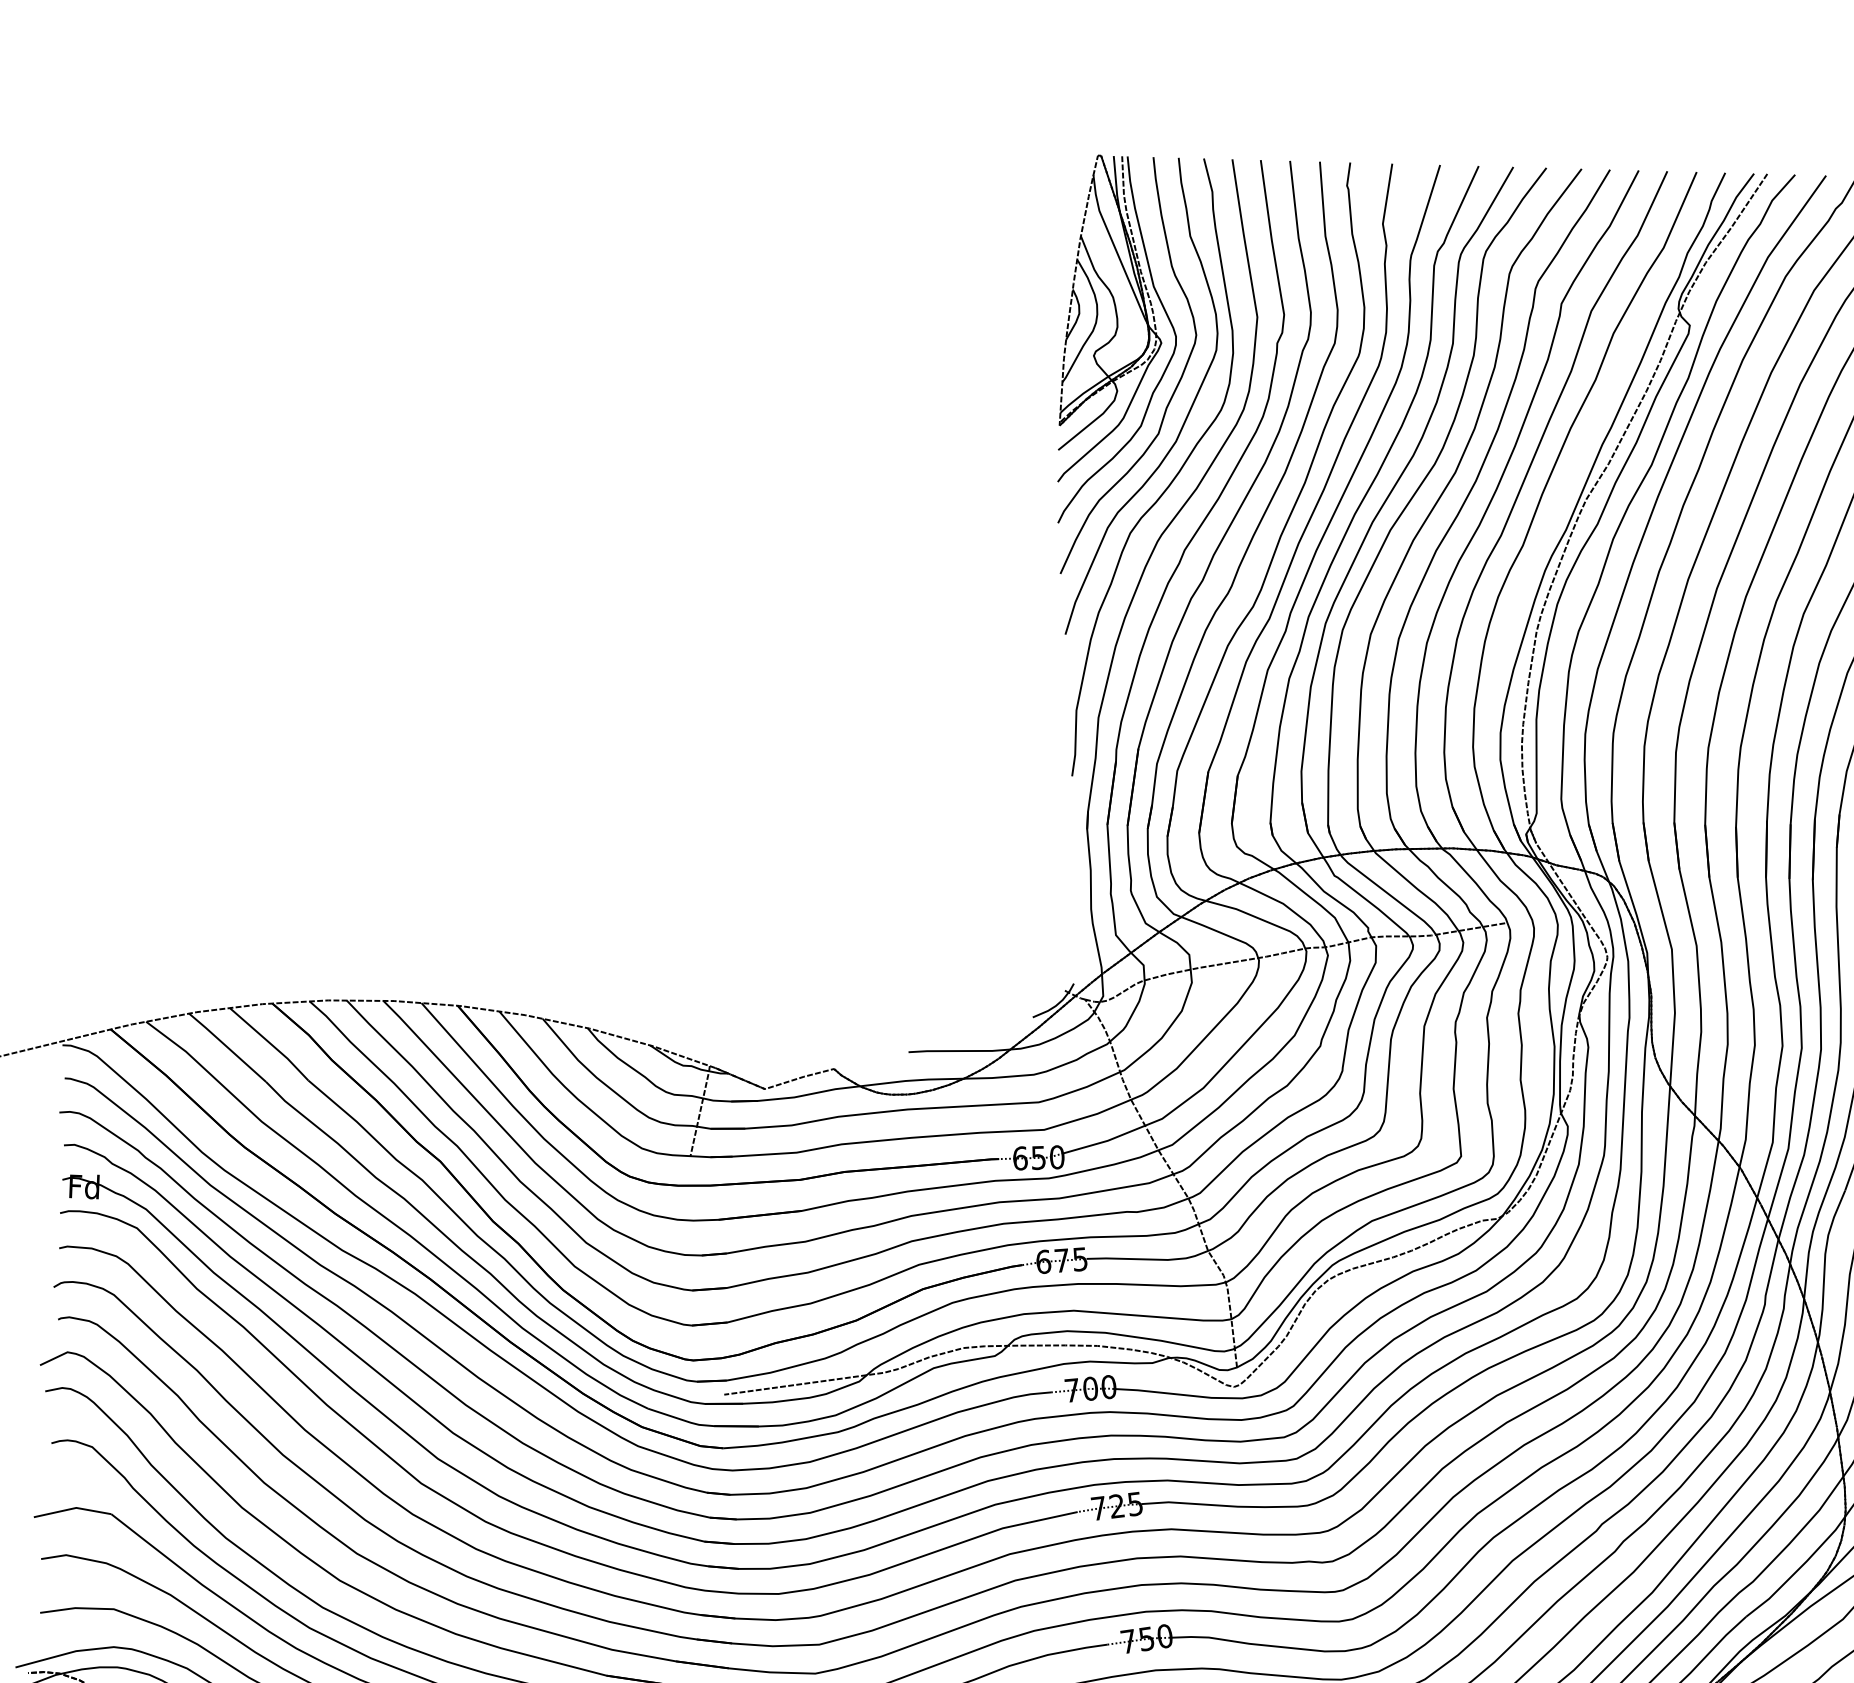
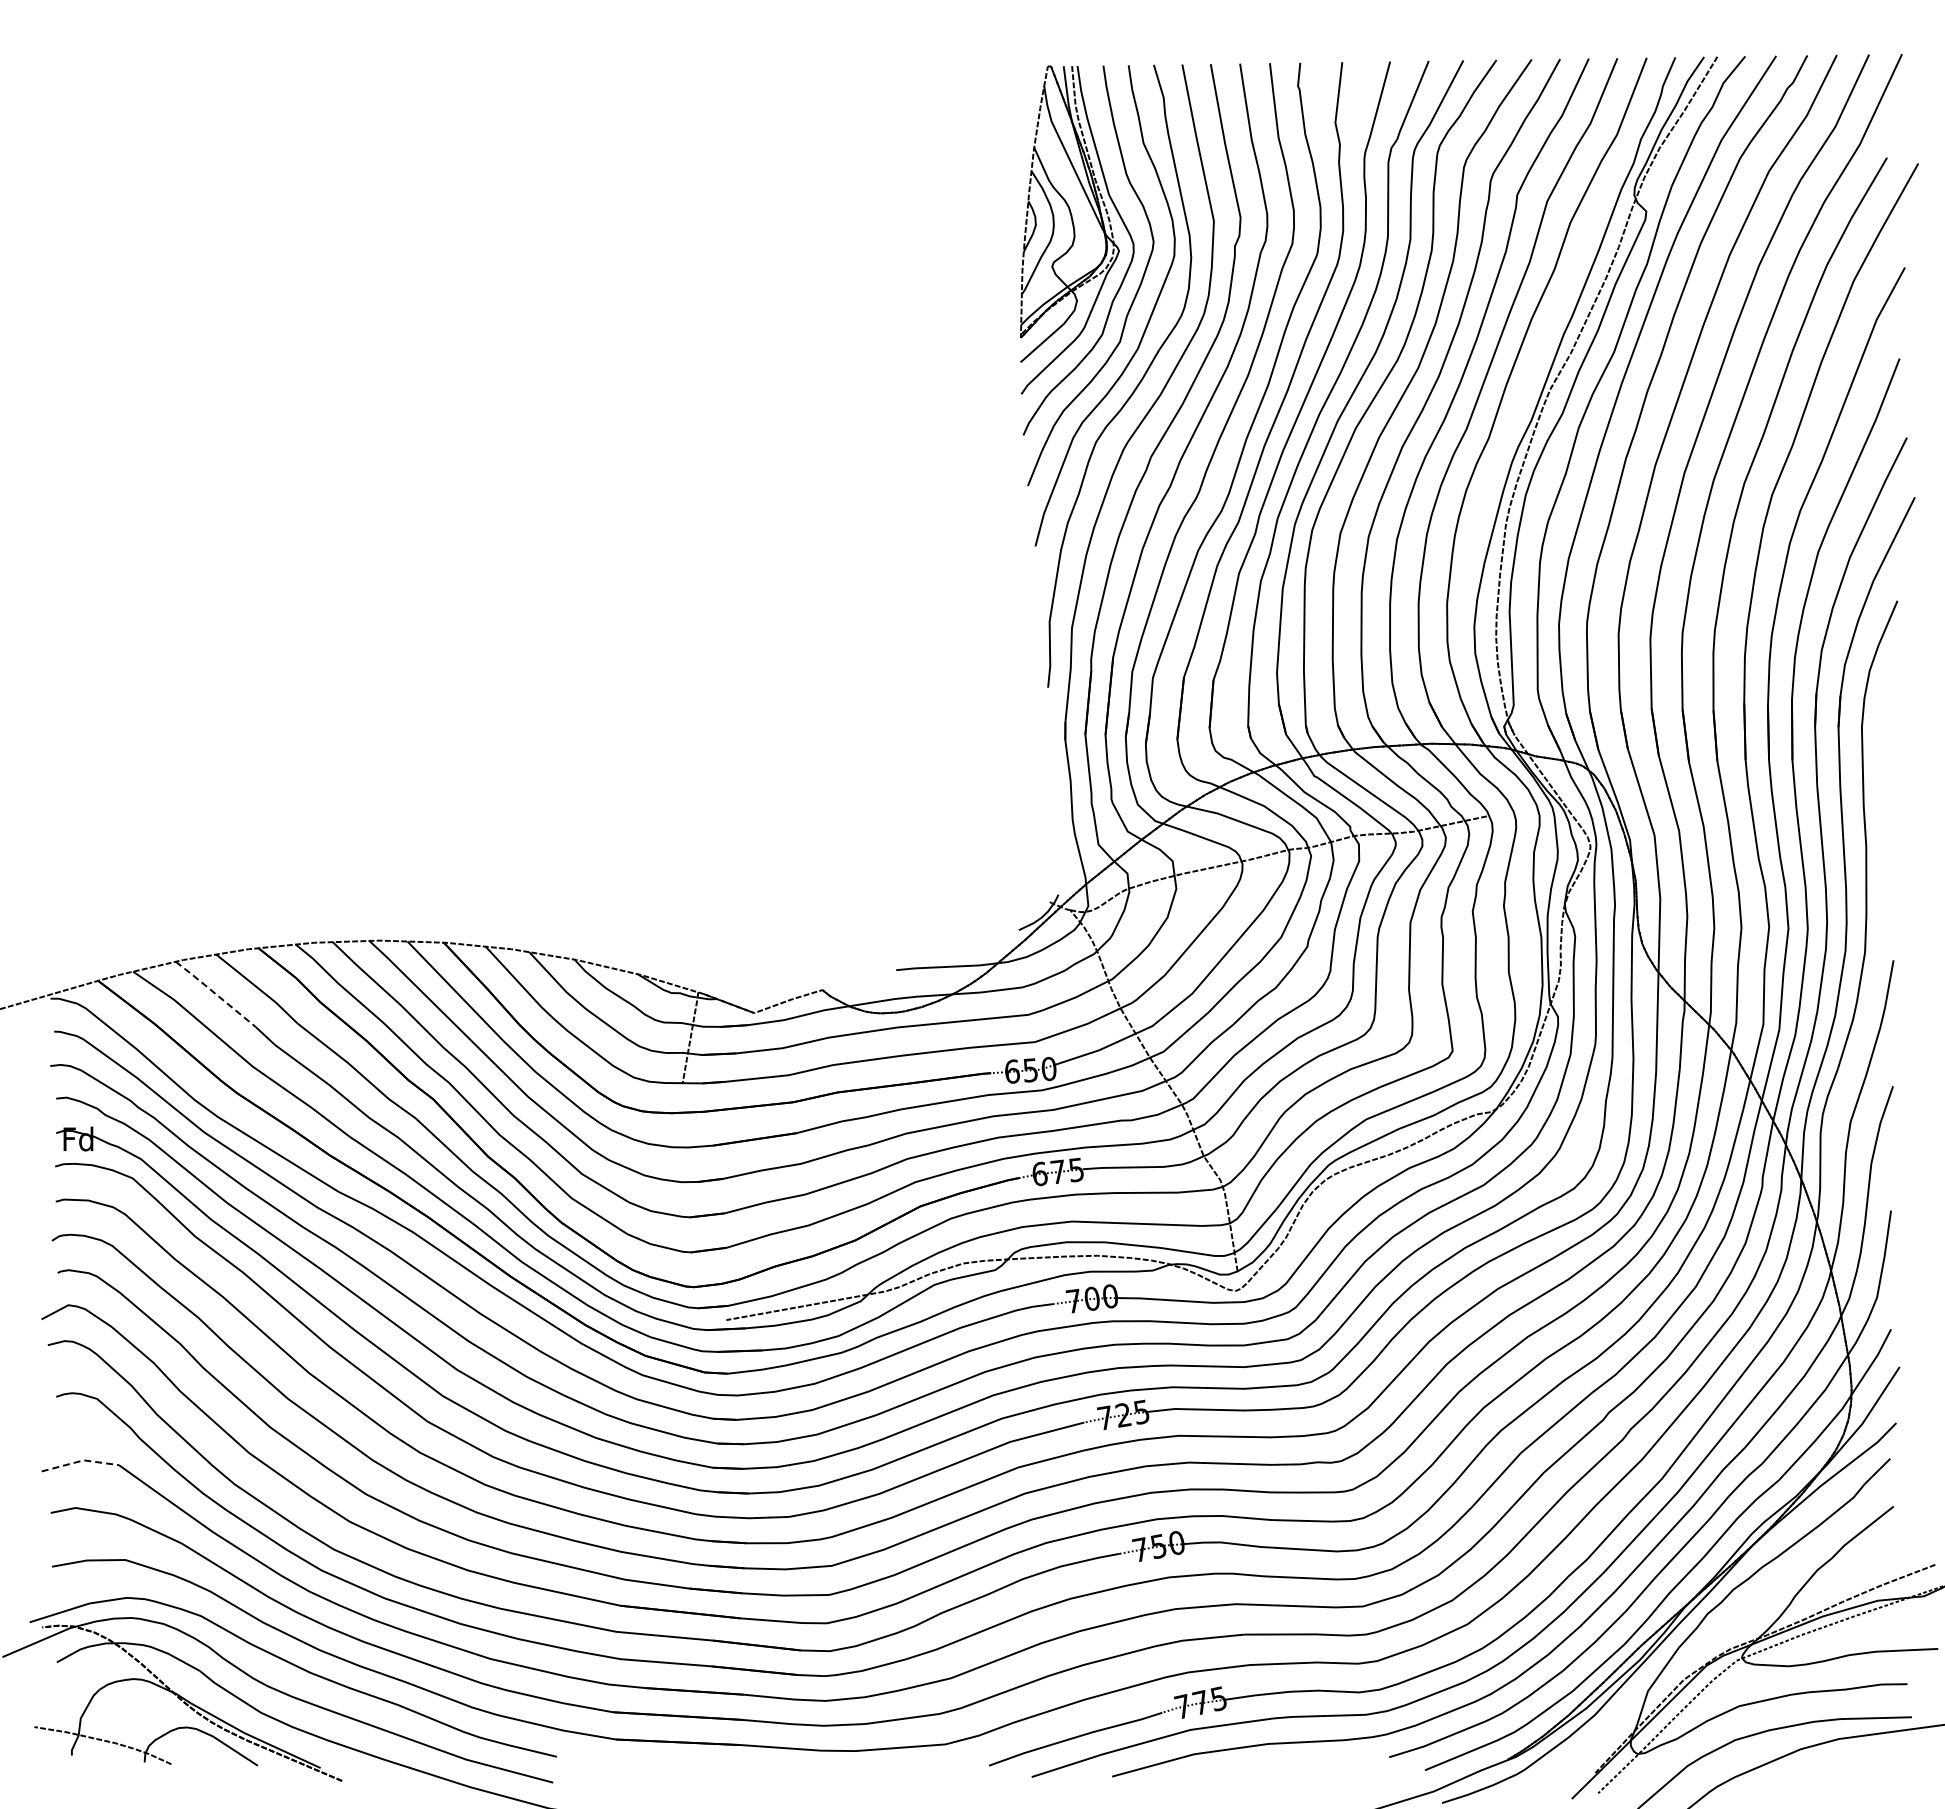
line: (227, 1047) -> (215, 994), solid -> dashed
line: (73, 1508) -> (80, 1461), solid -> dashed

